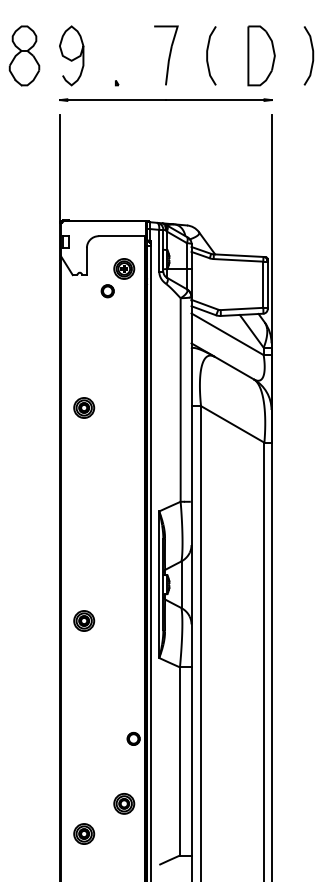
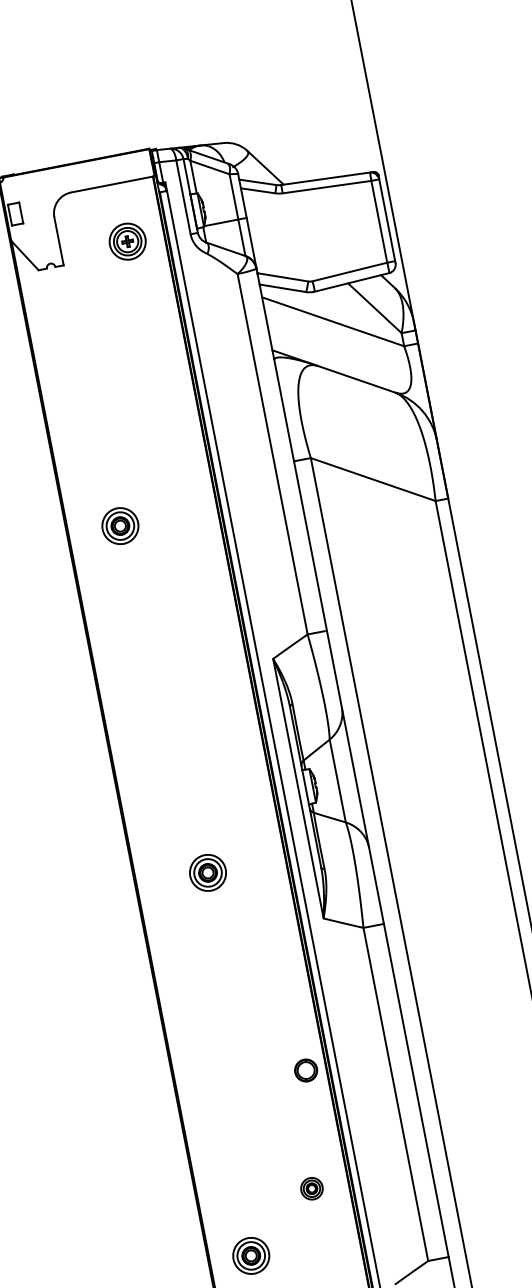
circle: (107, 291) -> (105, 287), removed
part: (84, 407) -> (120, 525), moved
part: (84, 620) -> (208, 871), moved
part: (124, 803) -> (312, 1187), size x0.6

